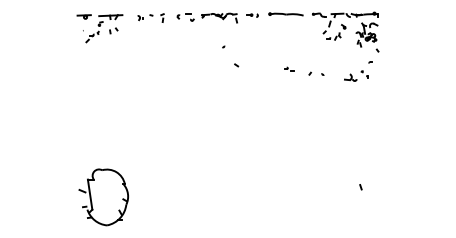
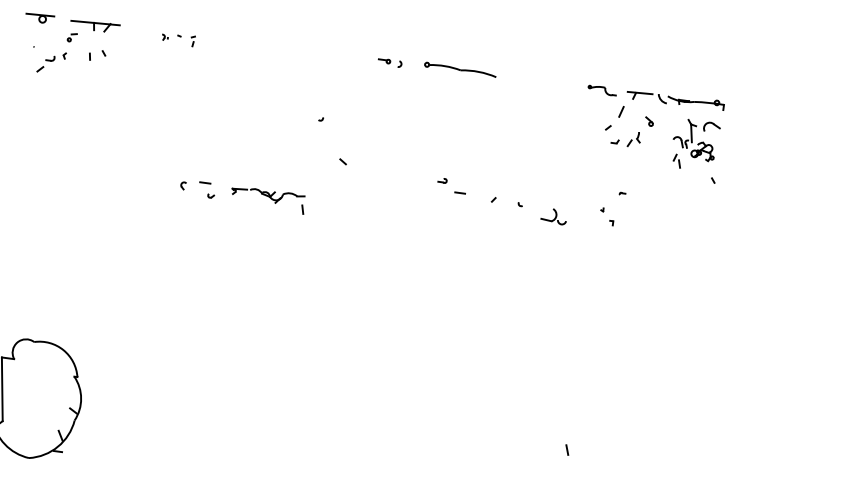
part: (150, 17) -> (177, 38), size x0.6
part: (206, 17) -> (241, 194), moved
part: (345, 31) -> (651, 131), moved
part: (289, 68) -> (452, 183), size x1.6
part: (350, 77) -> (553, 215), moved

